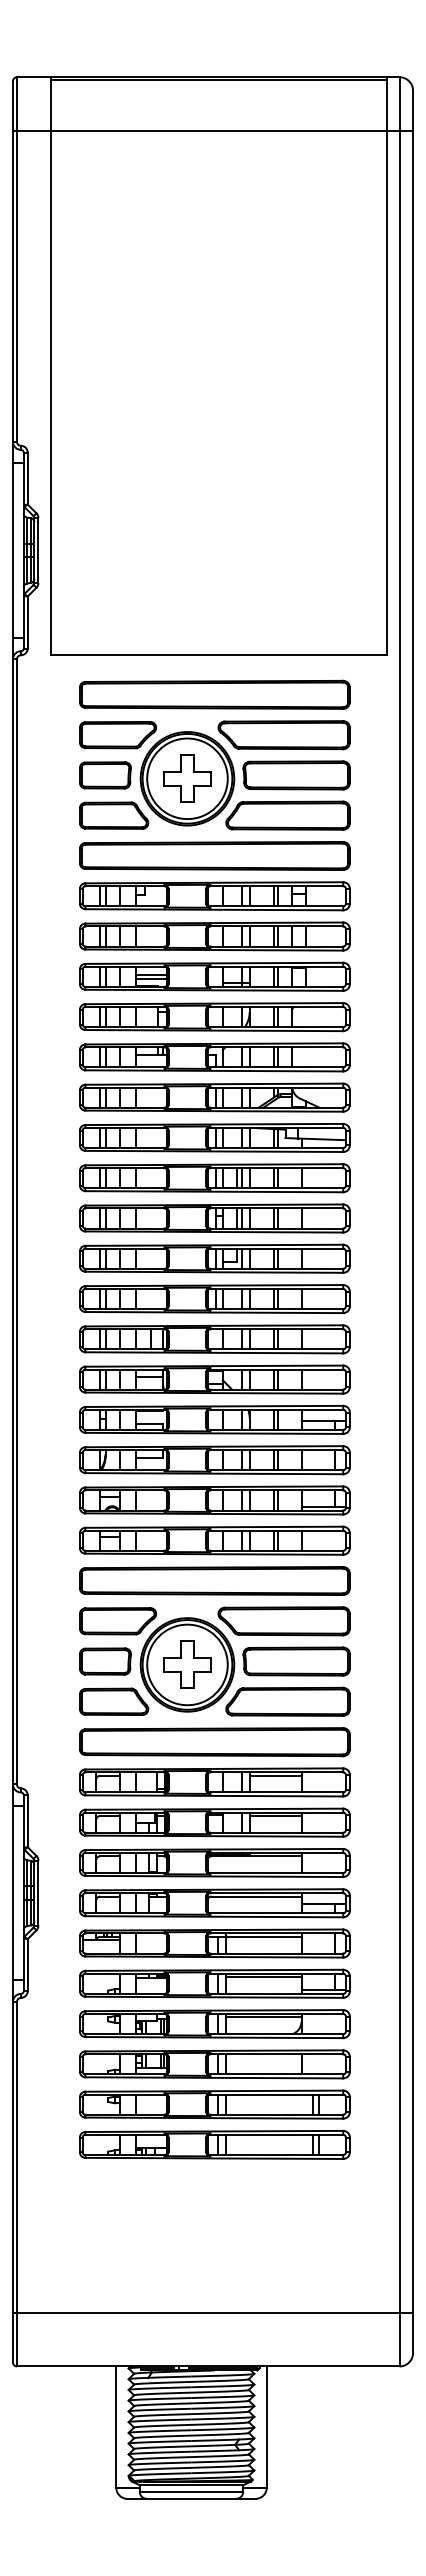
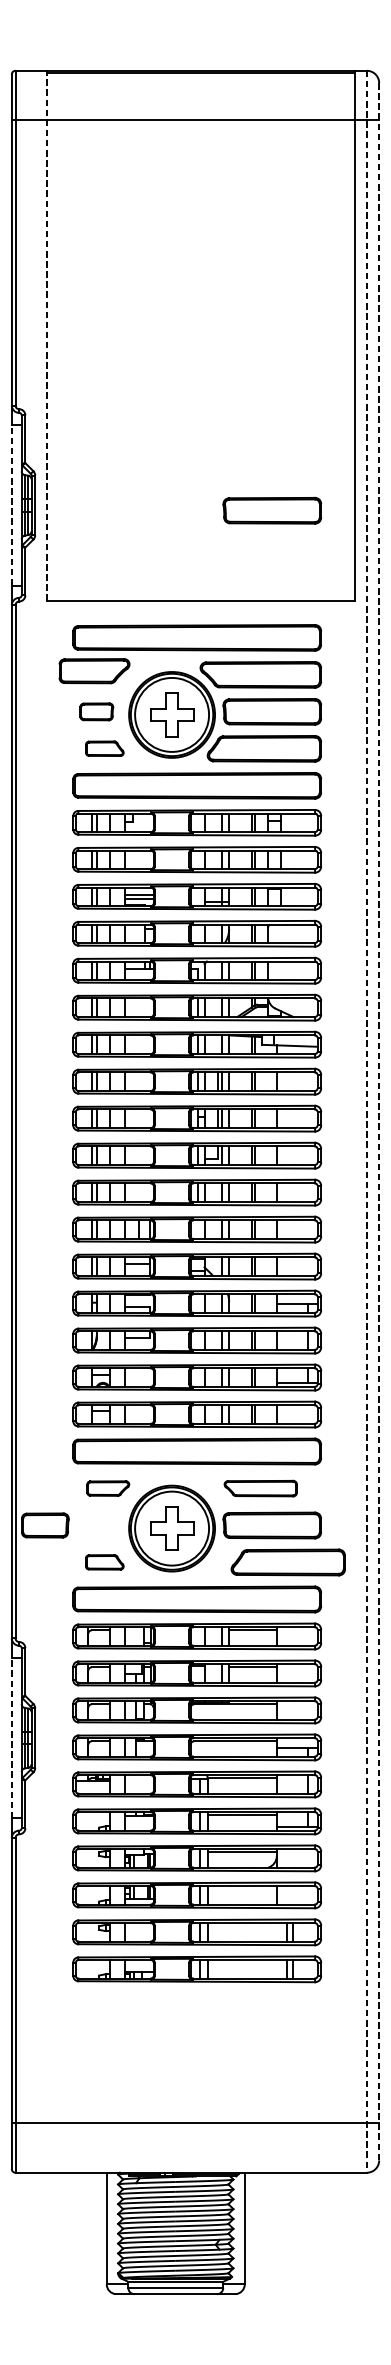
line: (51, 365) -> (47, 335), solid -> dashed
line: (12, 550) -> (11, 505), solid -> dashed
part: (296, 556) -> (272, 510), added
part: (117, 735) -> (94, 671), moved
part: (105, 775) -> (96, 711), size x0.7
part: (114, 815) -> (105, 748), size x0.6
line: (399, 1221) -> (366, 1121), solid -> dashed
line: (413, 1222) -> (379, 1122), solid -> dashed
part: (117, 1621) -> (107, 1488), size x0.6
part: (283, 1621) -> (260, 1488), size x0.6
part: (105, 1661) -> (45, 1525), moved
part: (114, 1701) -> (105, 1562), size x0.6
part: (287, 1701) -> (287, 1562), moved
line: (12, 1892) -> (11, 1737), solid -> dashed

